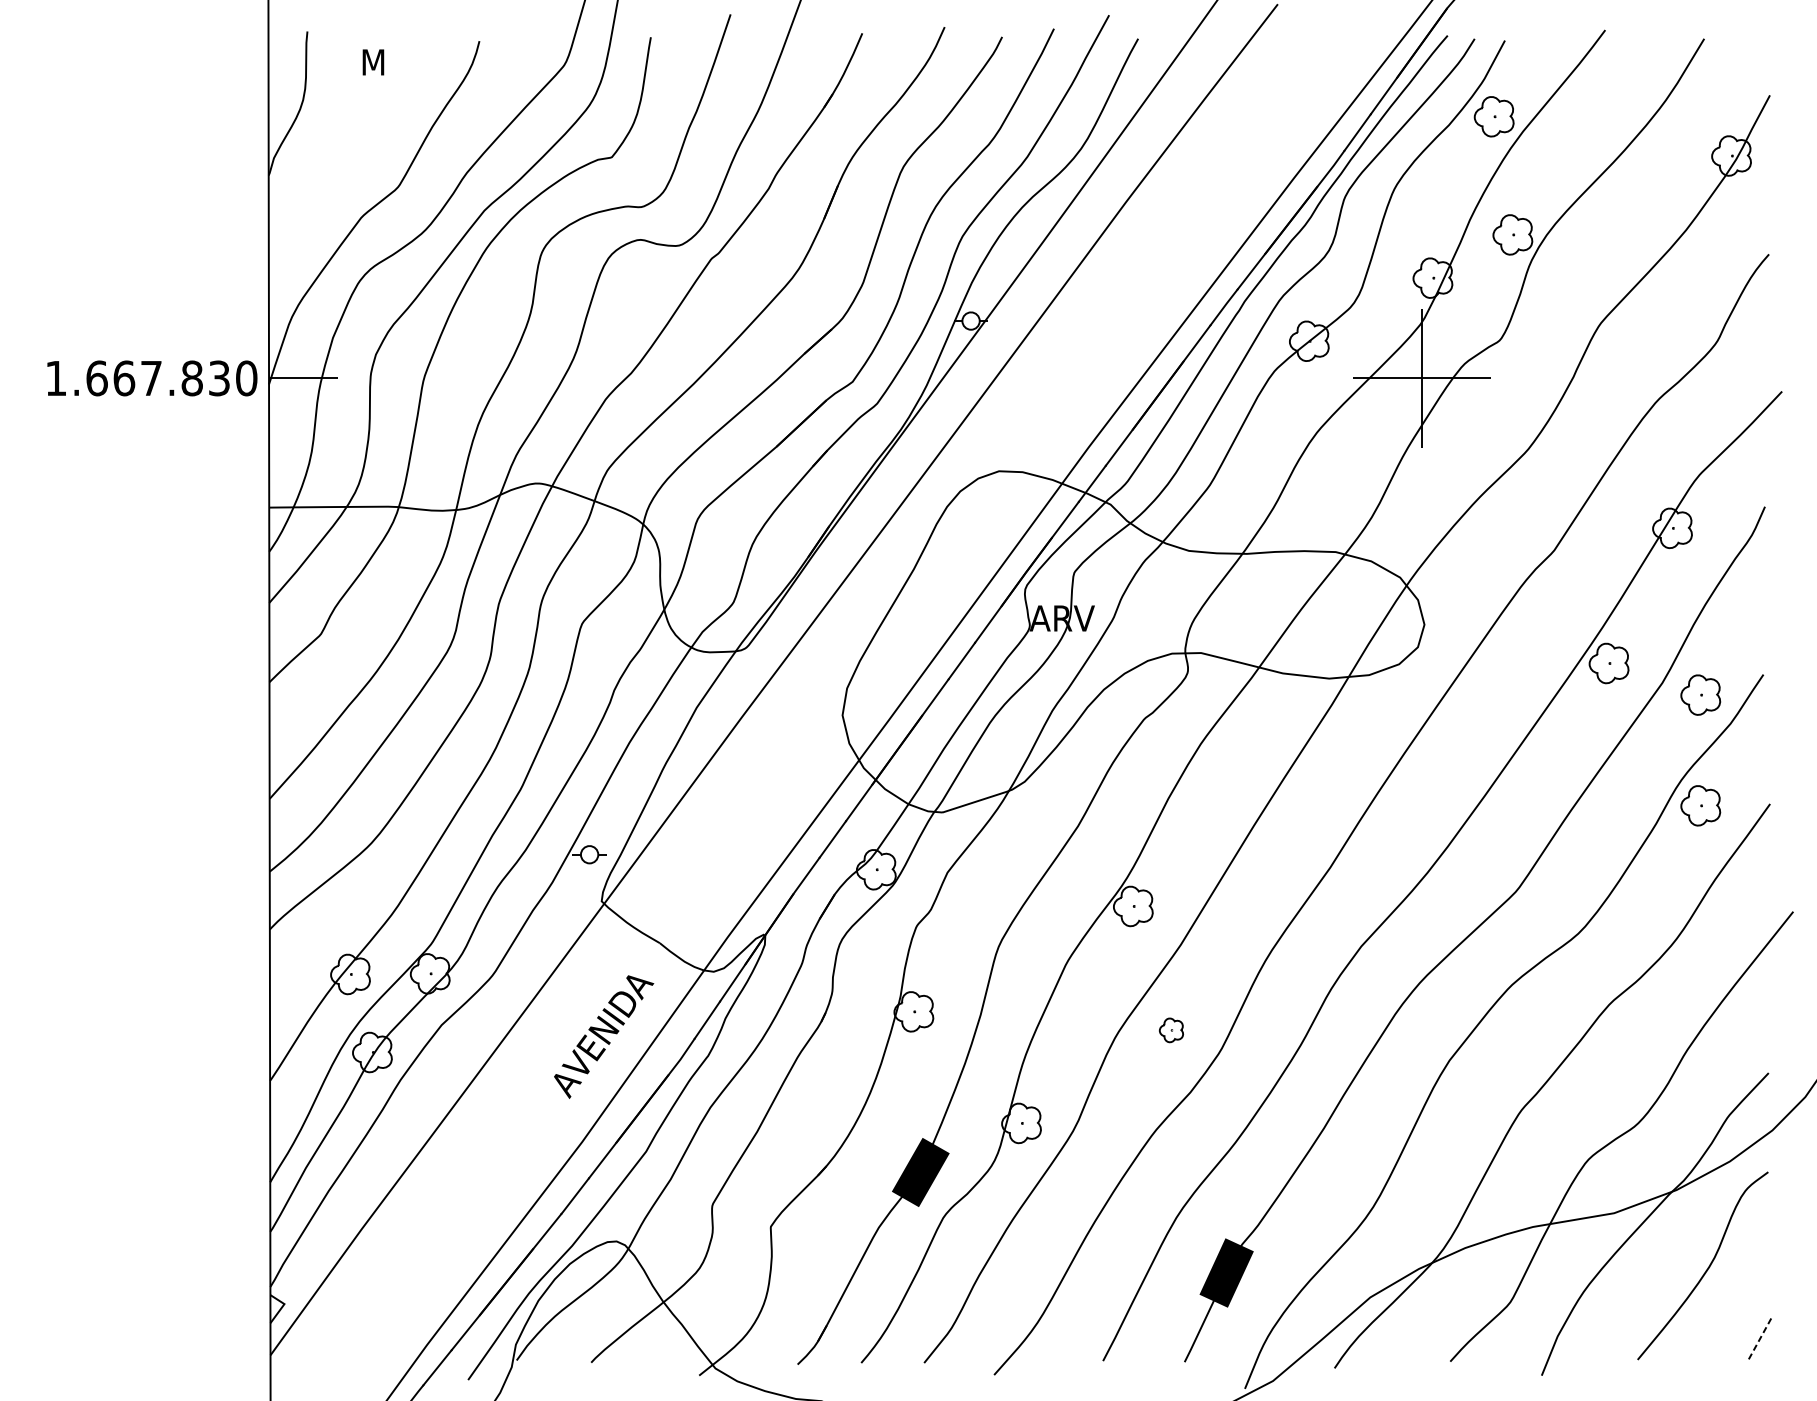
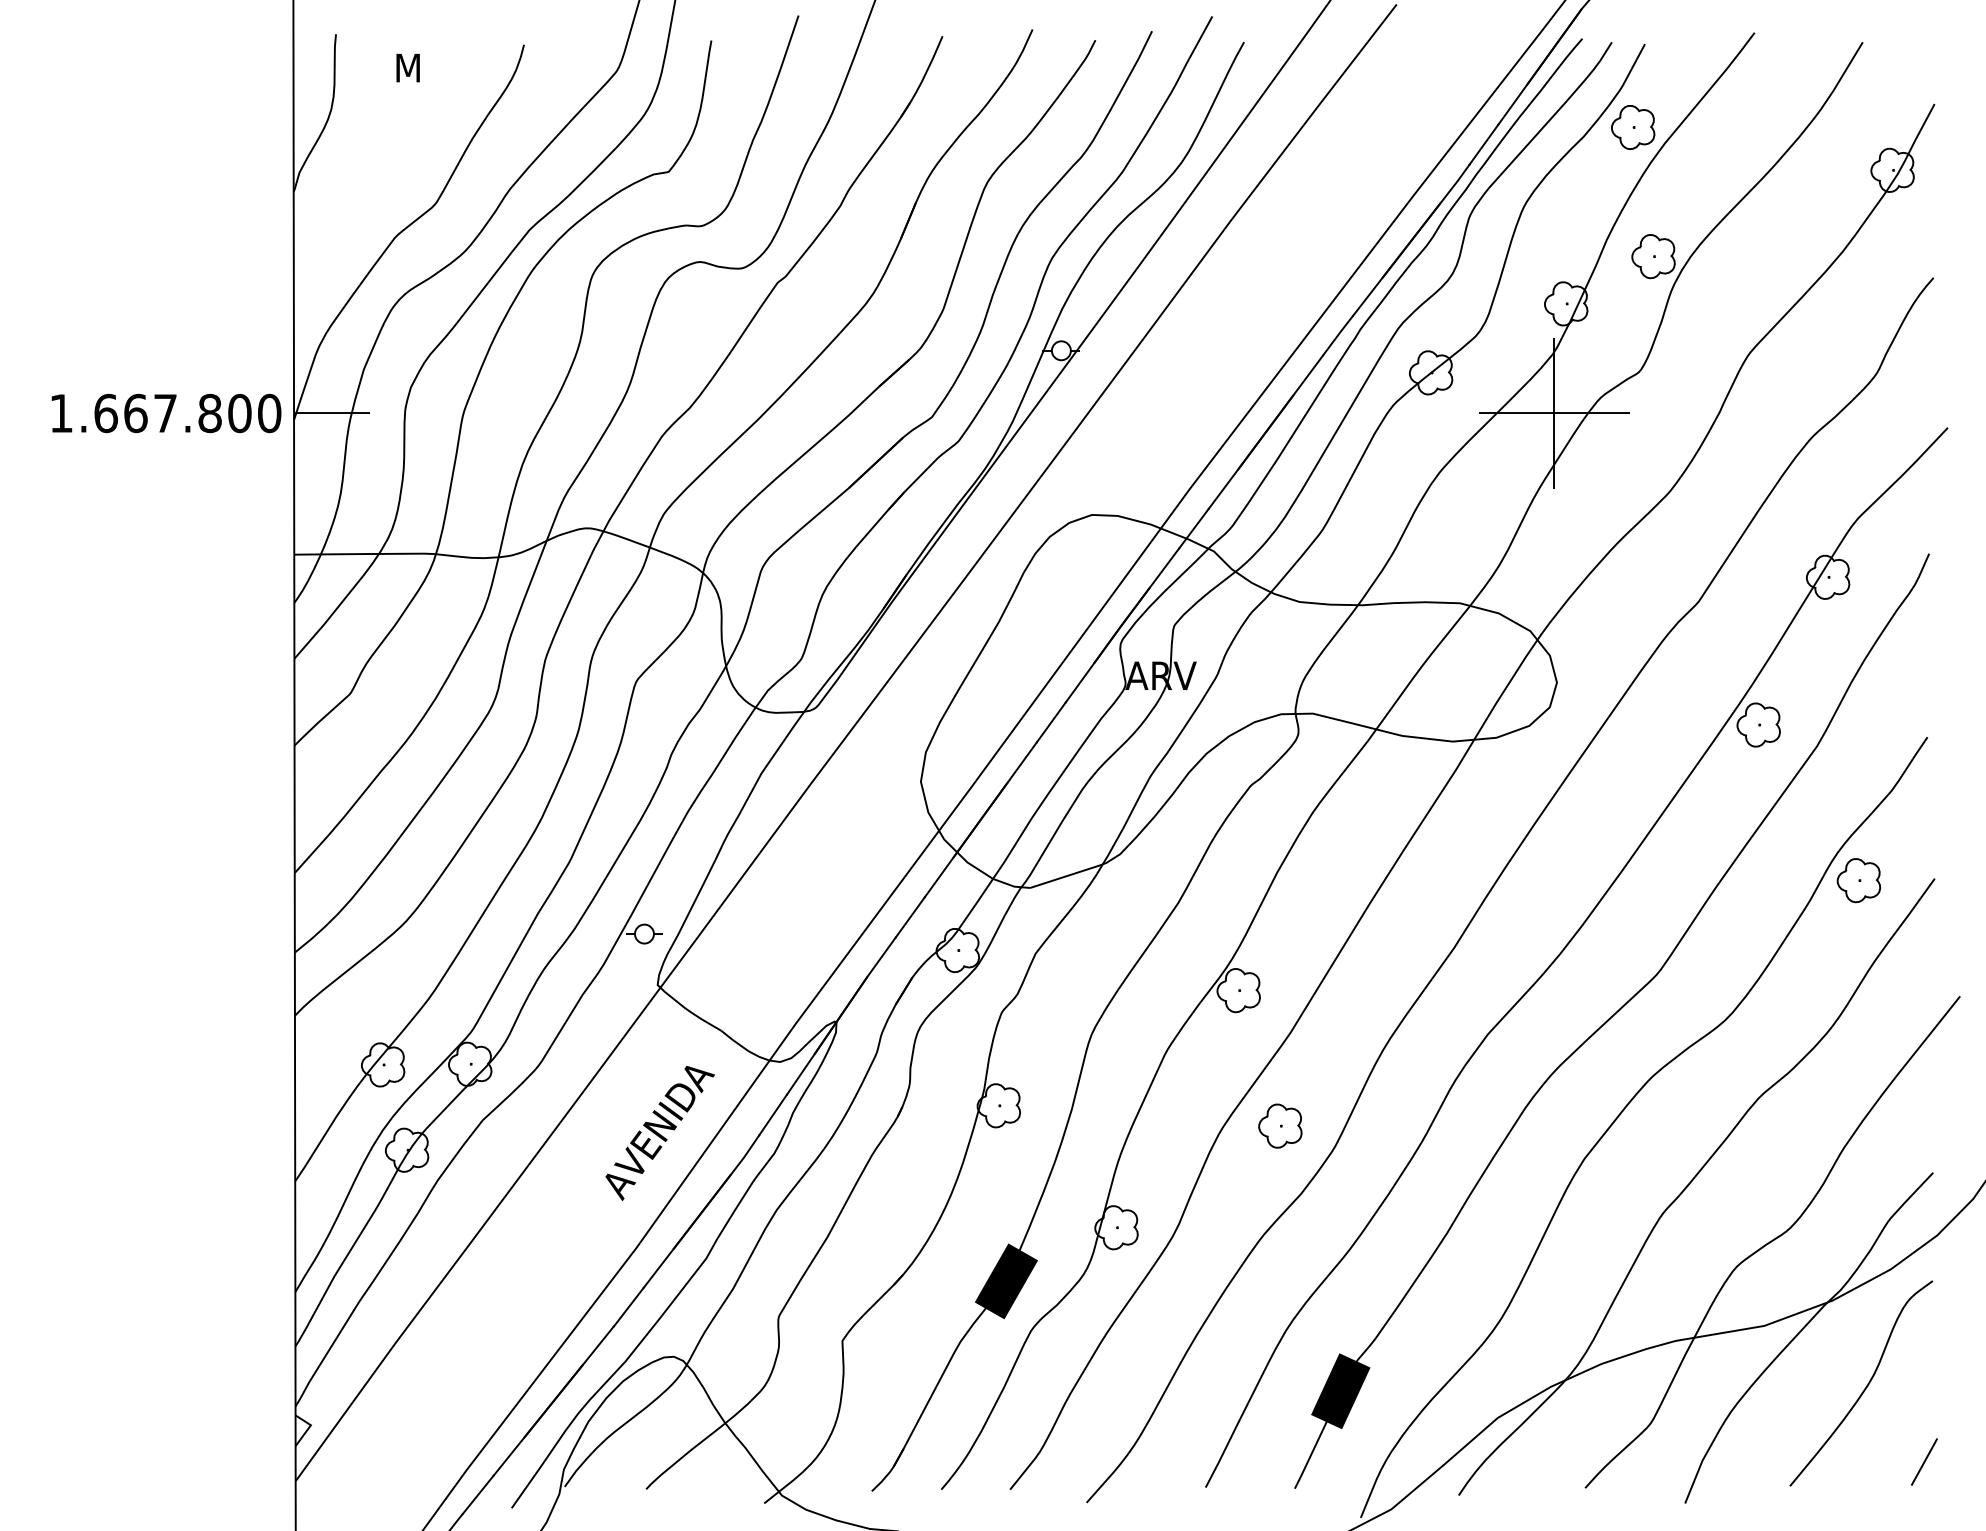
text: (219, 378) -> (239, 413), 1.667.830 -> 1.667.800
part: (1700, 695) -> (1858, 759), removed
part: (1171, 1029) -> (1280, 1125), size x1.67
line: (1760, 1338) -> (1924, 1462), dashed -> solid

